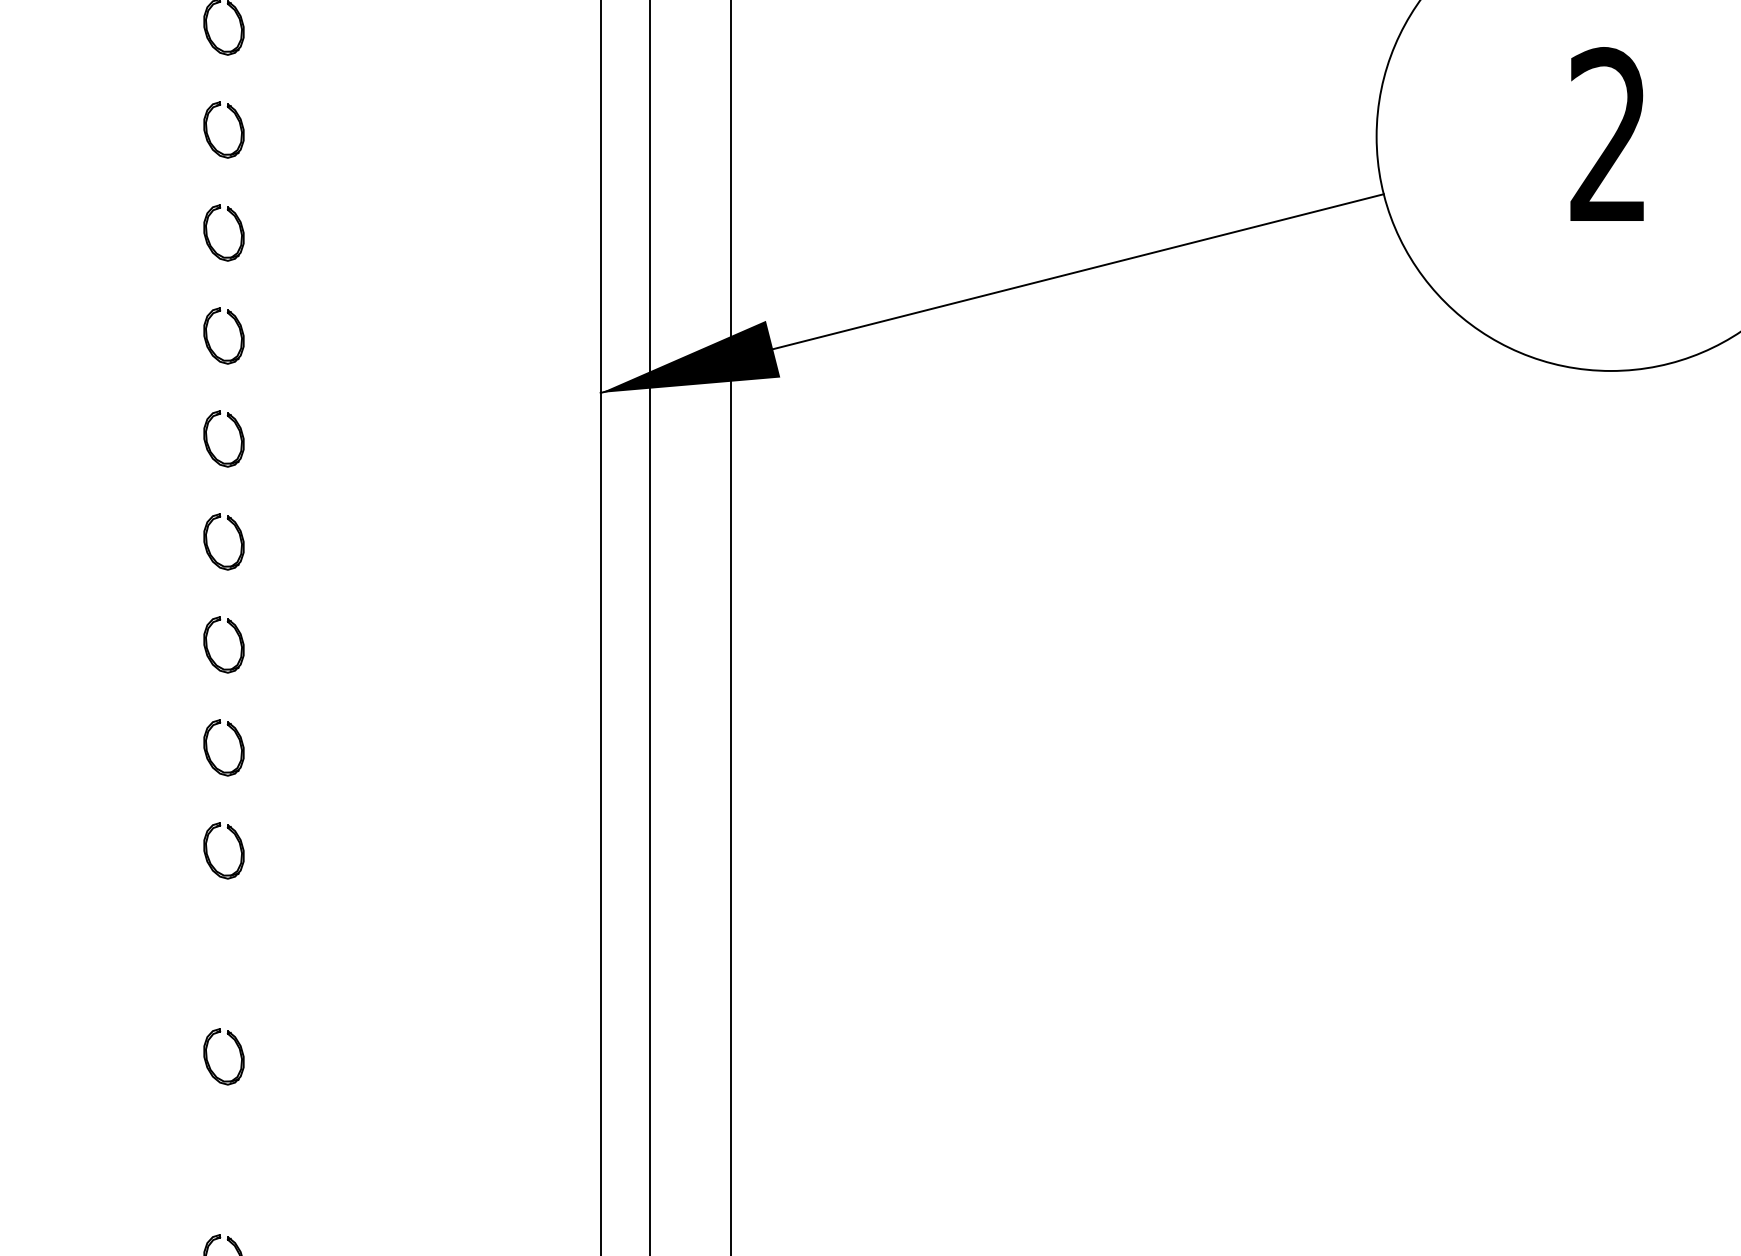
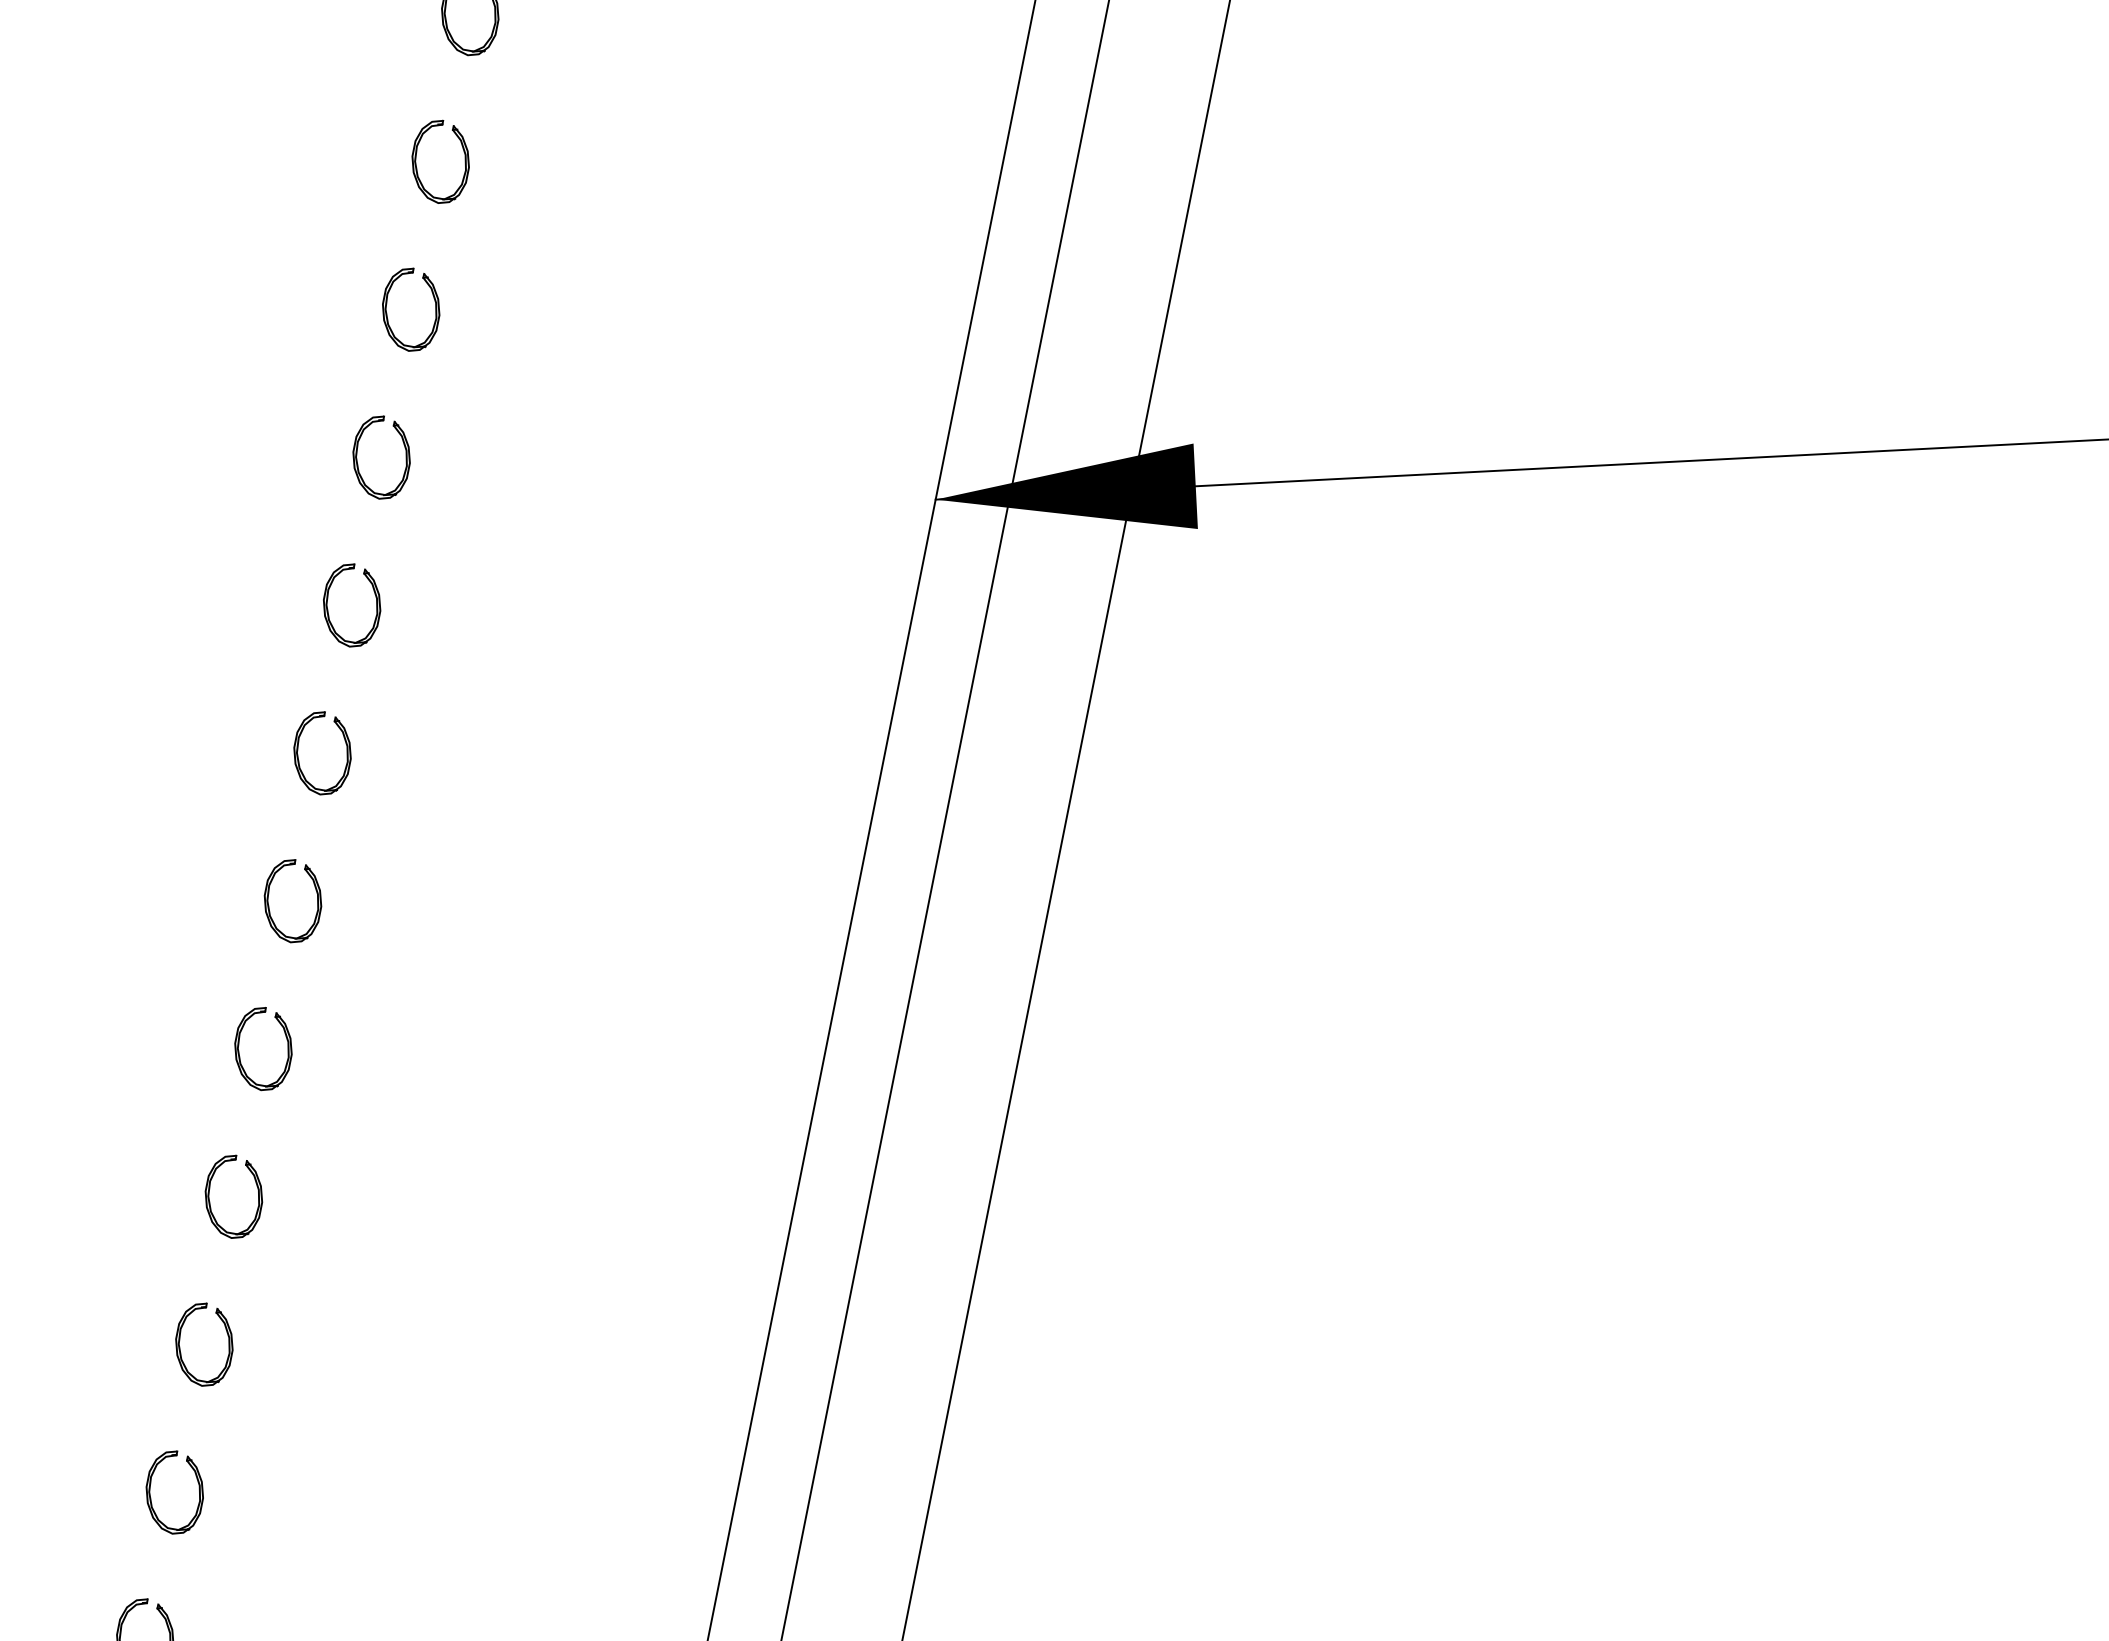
part: (209, 960) -> (211, 1202), added
part: (209, 1166) -> (152, 1498), added

